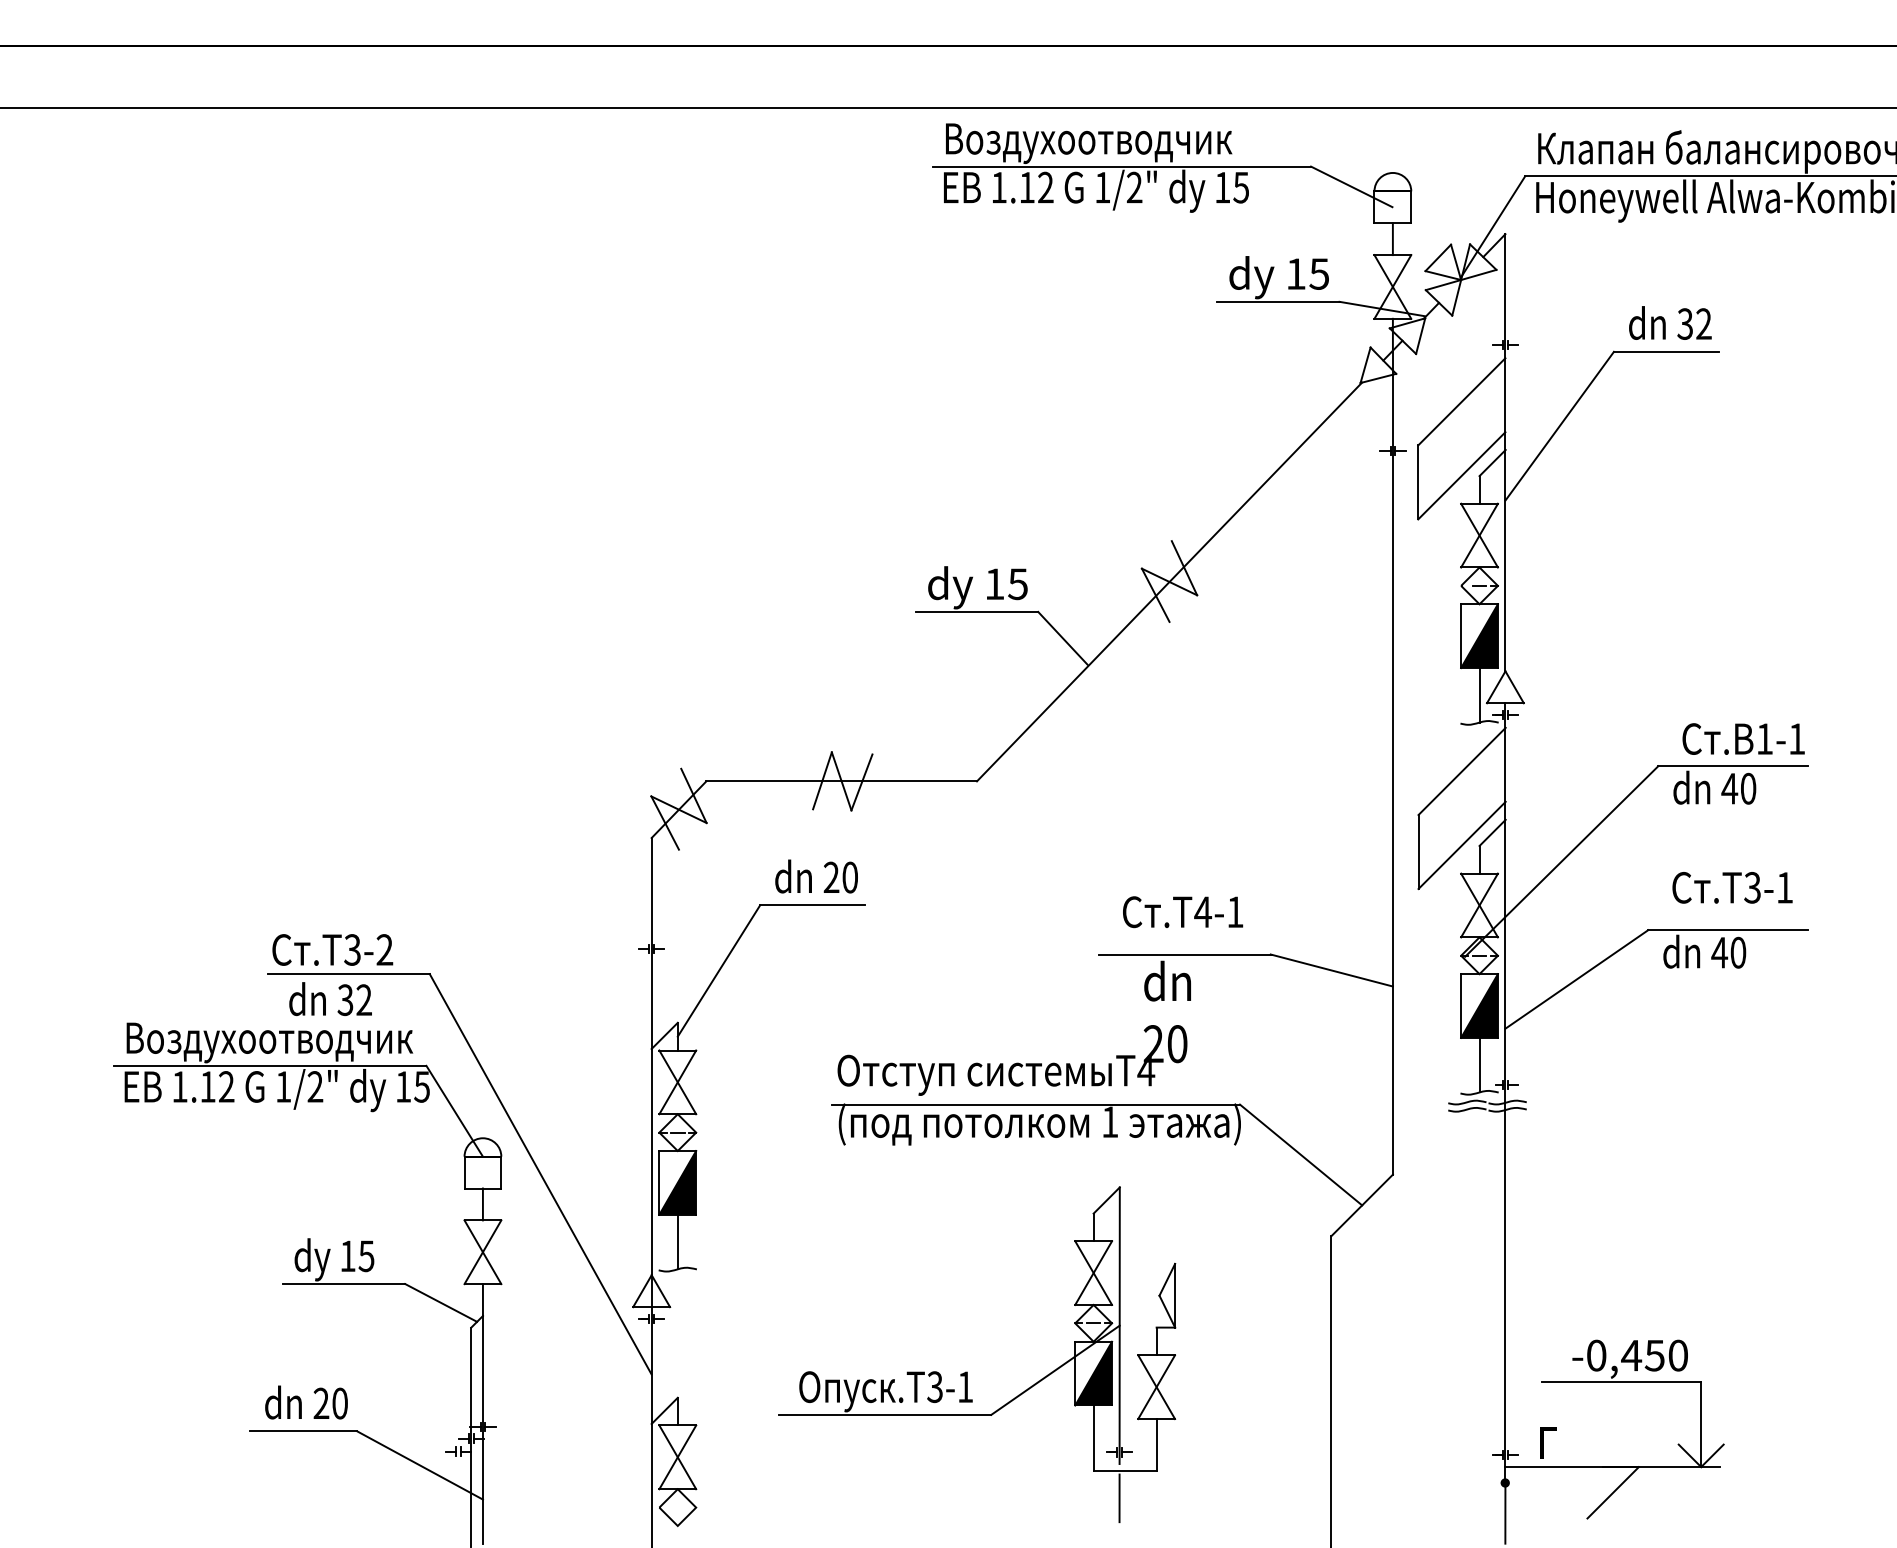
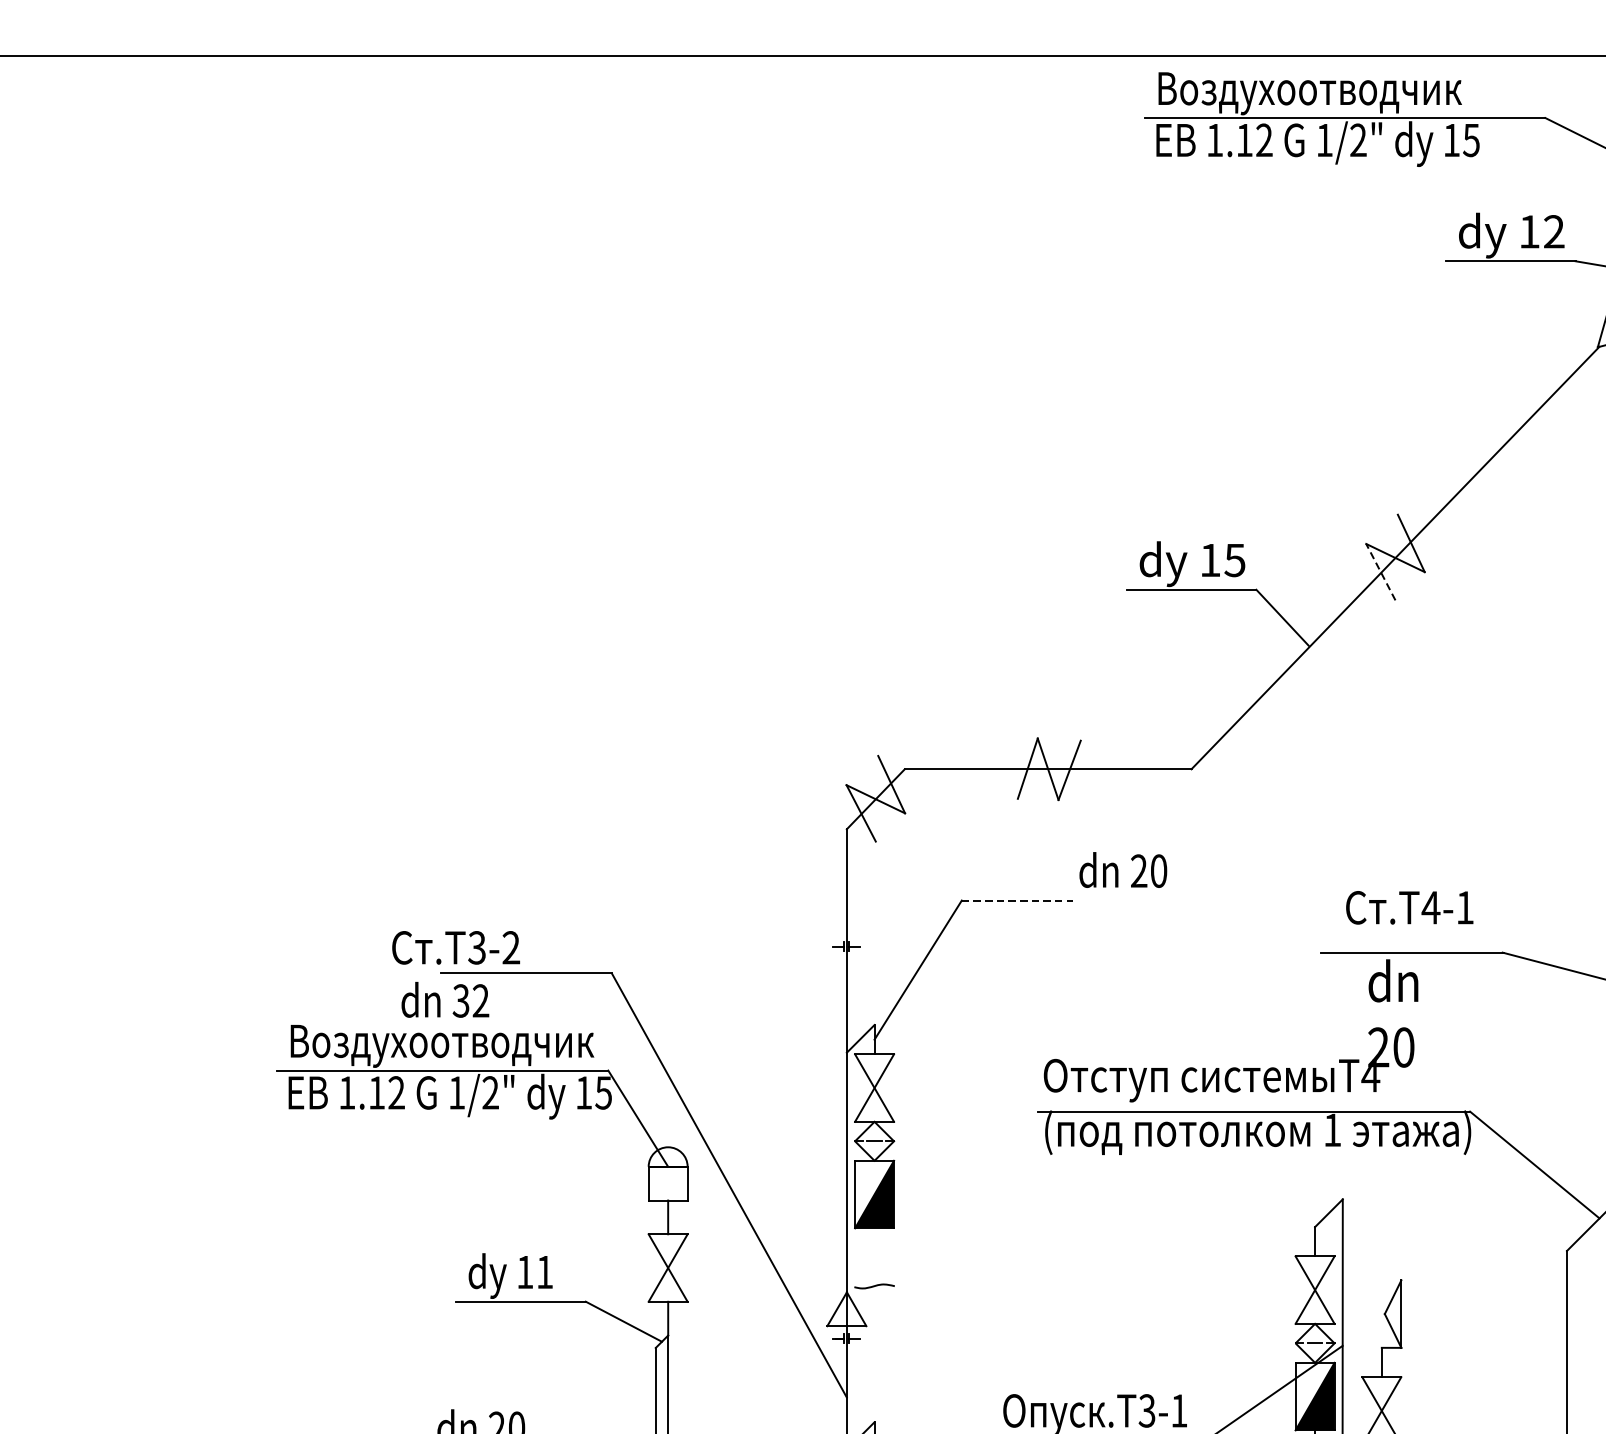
text: (1319, 273) -> (1554, 231), 15 -> 12
line: (1155, 595) -> (1380, 572), solid -> dashed
text: (816, 876) -> (1123, 870), moved
line: (813, 905) -> (1018, 900), solid -> dashed
text: (332, 949) -> (455, 947), moved
text: (330, 999) -> (445, 1000), moved
line: (677, 1241) -> (874, 1256), removed
text: (366, 1256) -> (544, 1272), 15 -> 11

